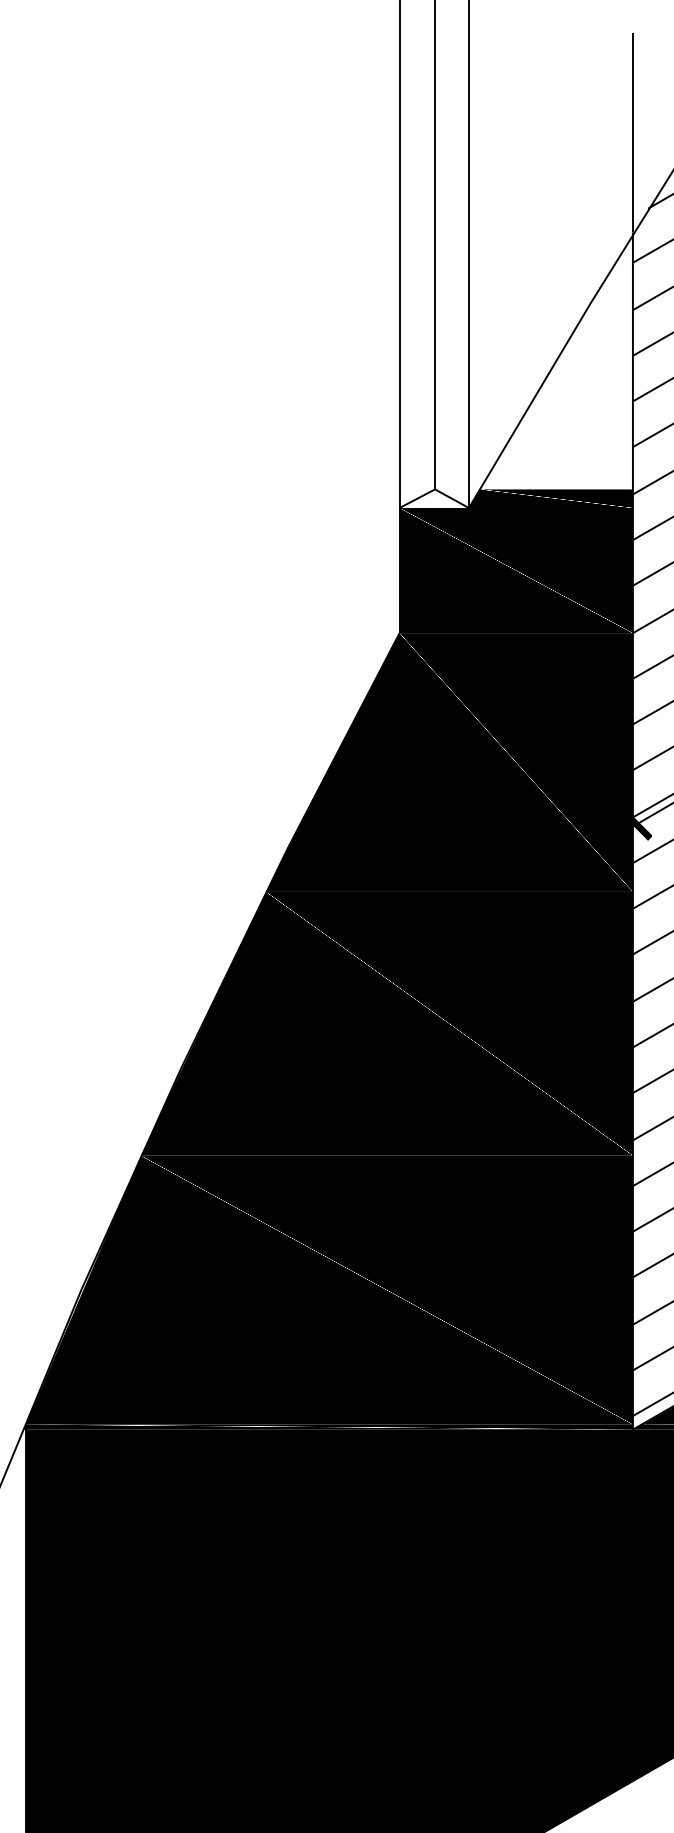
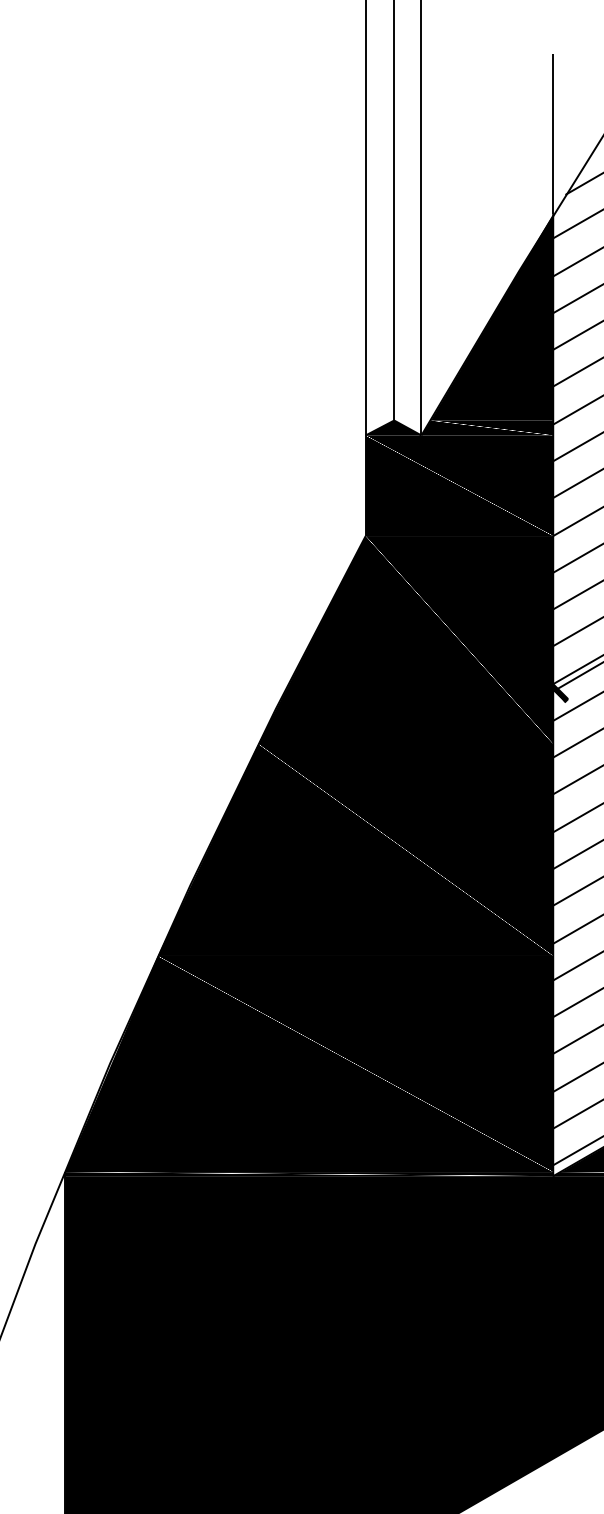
fill: (556, 360) -> (491, 316), added
fill: (434, 498) -> (393, 427), added

